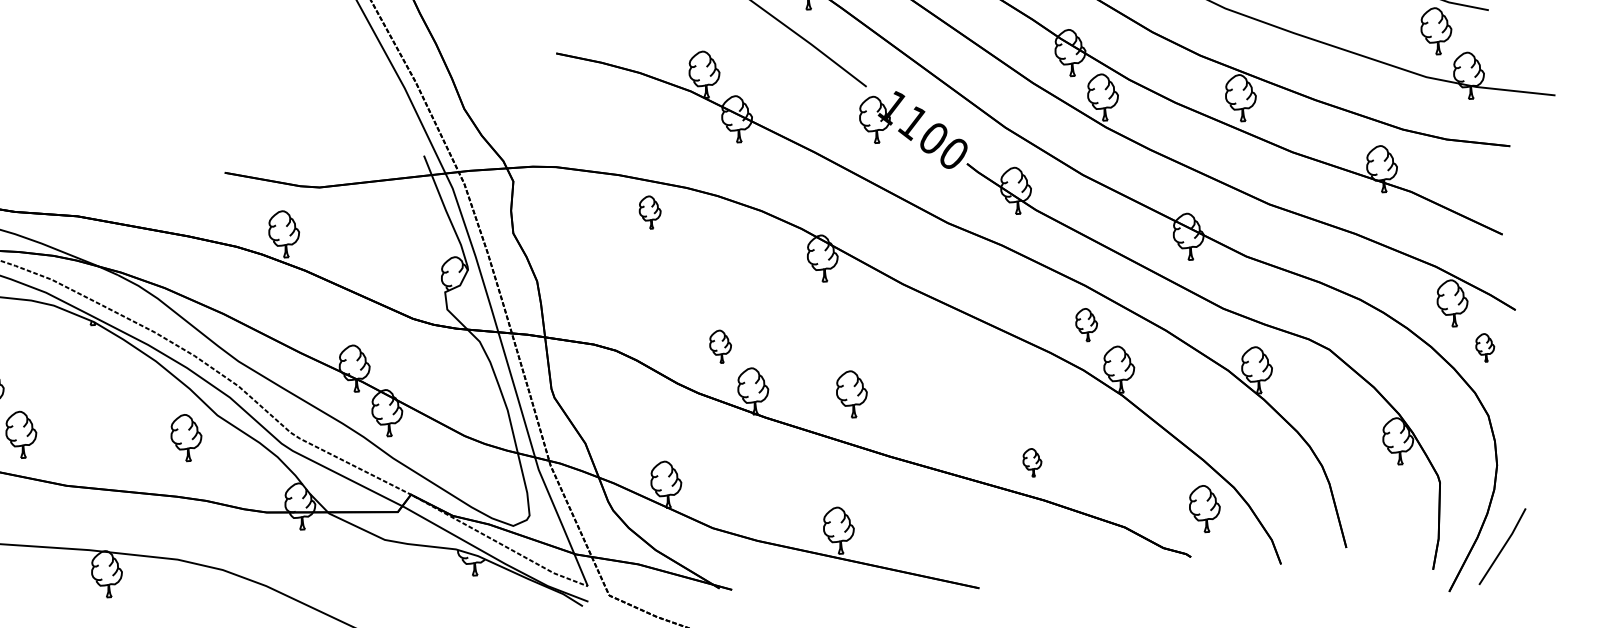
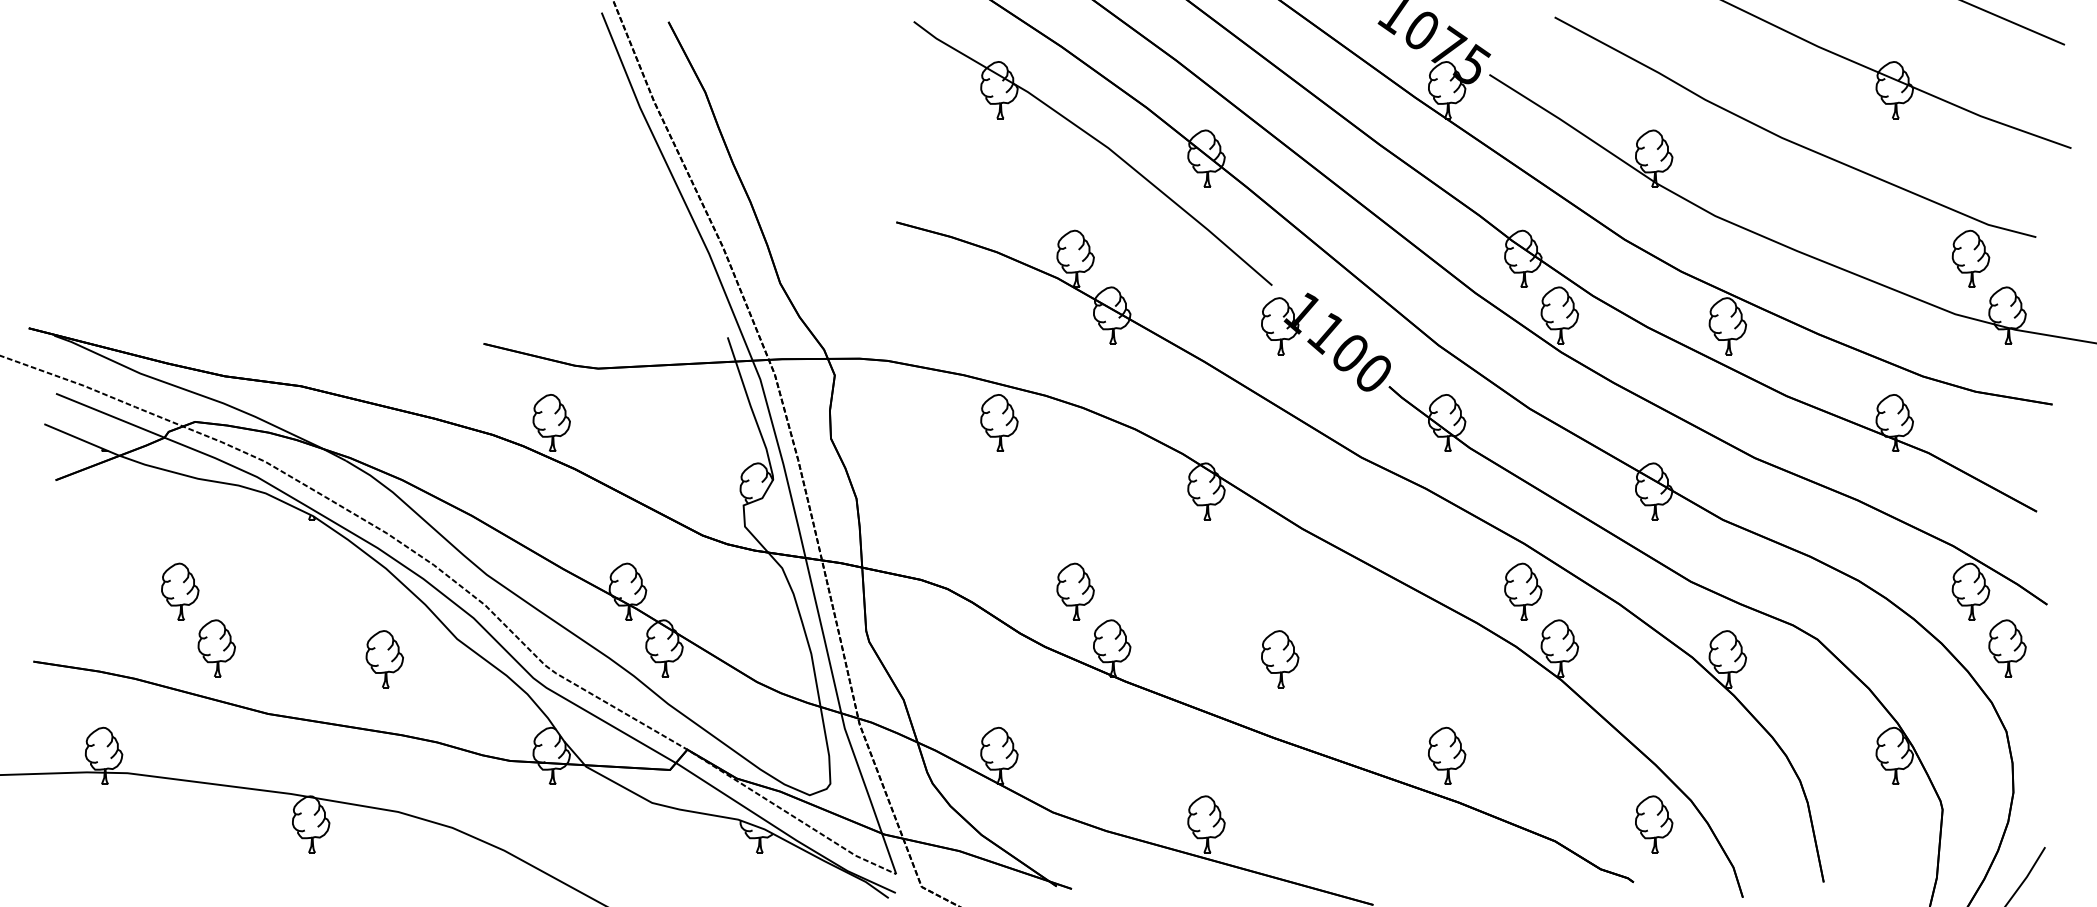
part: (650, 212) -> (999, 422), size x1.43
part: (1086, 324) -> (1523, 591), size x1.43
part: (720, 346) -> (1075, 591), size x1.43
part: (1485, 347) -> (2007, 648), size x1.67
part: (852, 394) -> (1280, 659), moved
part: (186, 438) -> (384, 659), moved
part: (1032, 462) -> (1447, 755), size x1.67

